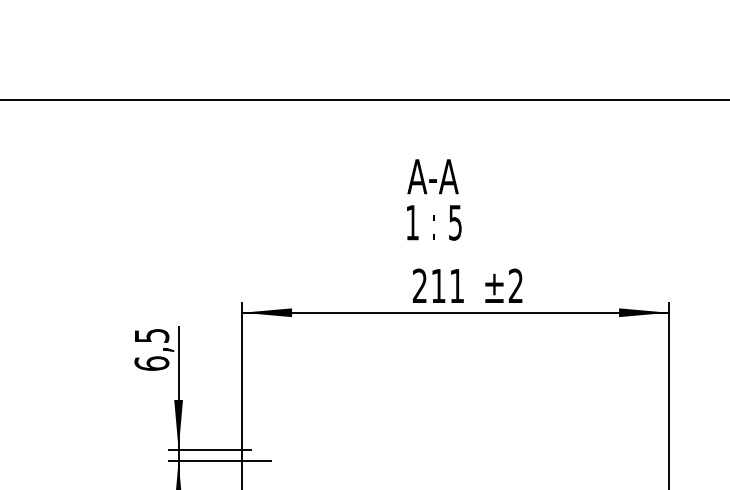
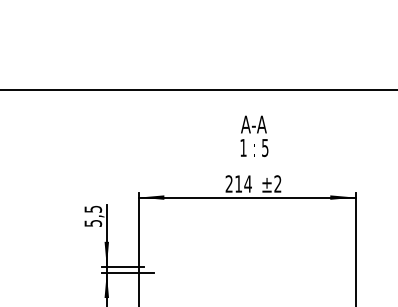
text: (434, 198) -> (254, 135), moved
text: (455, 284) -> (247, 183), 211 -> 214
text: (152, 363) -> (93, 223), 6,5 -> 5,5

